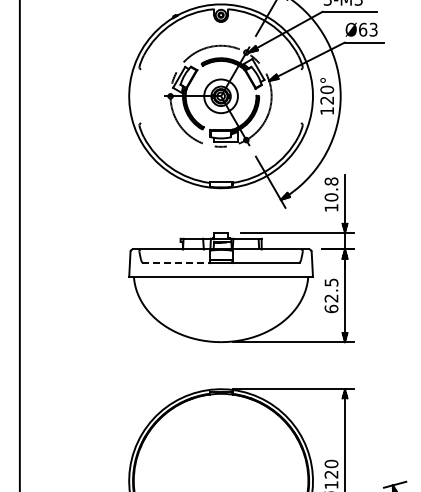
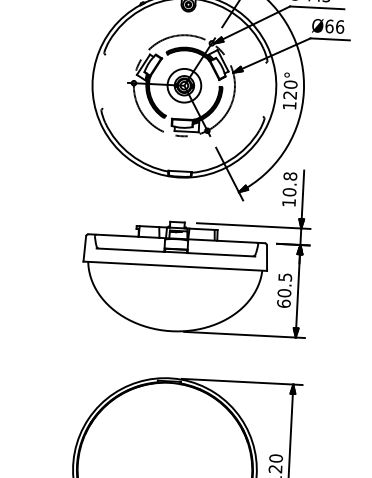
text: (373, 29) -> (340, 26), Ø63 -> Ø66
line: (175, 263) -> (130, 250), dashed -> solid
text: (331, 298) -> (284, 293), 62.5 -> 60.5

